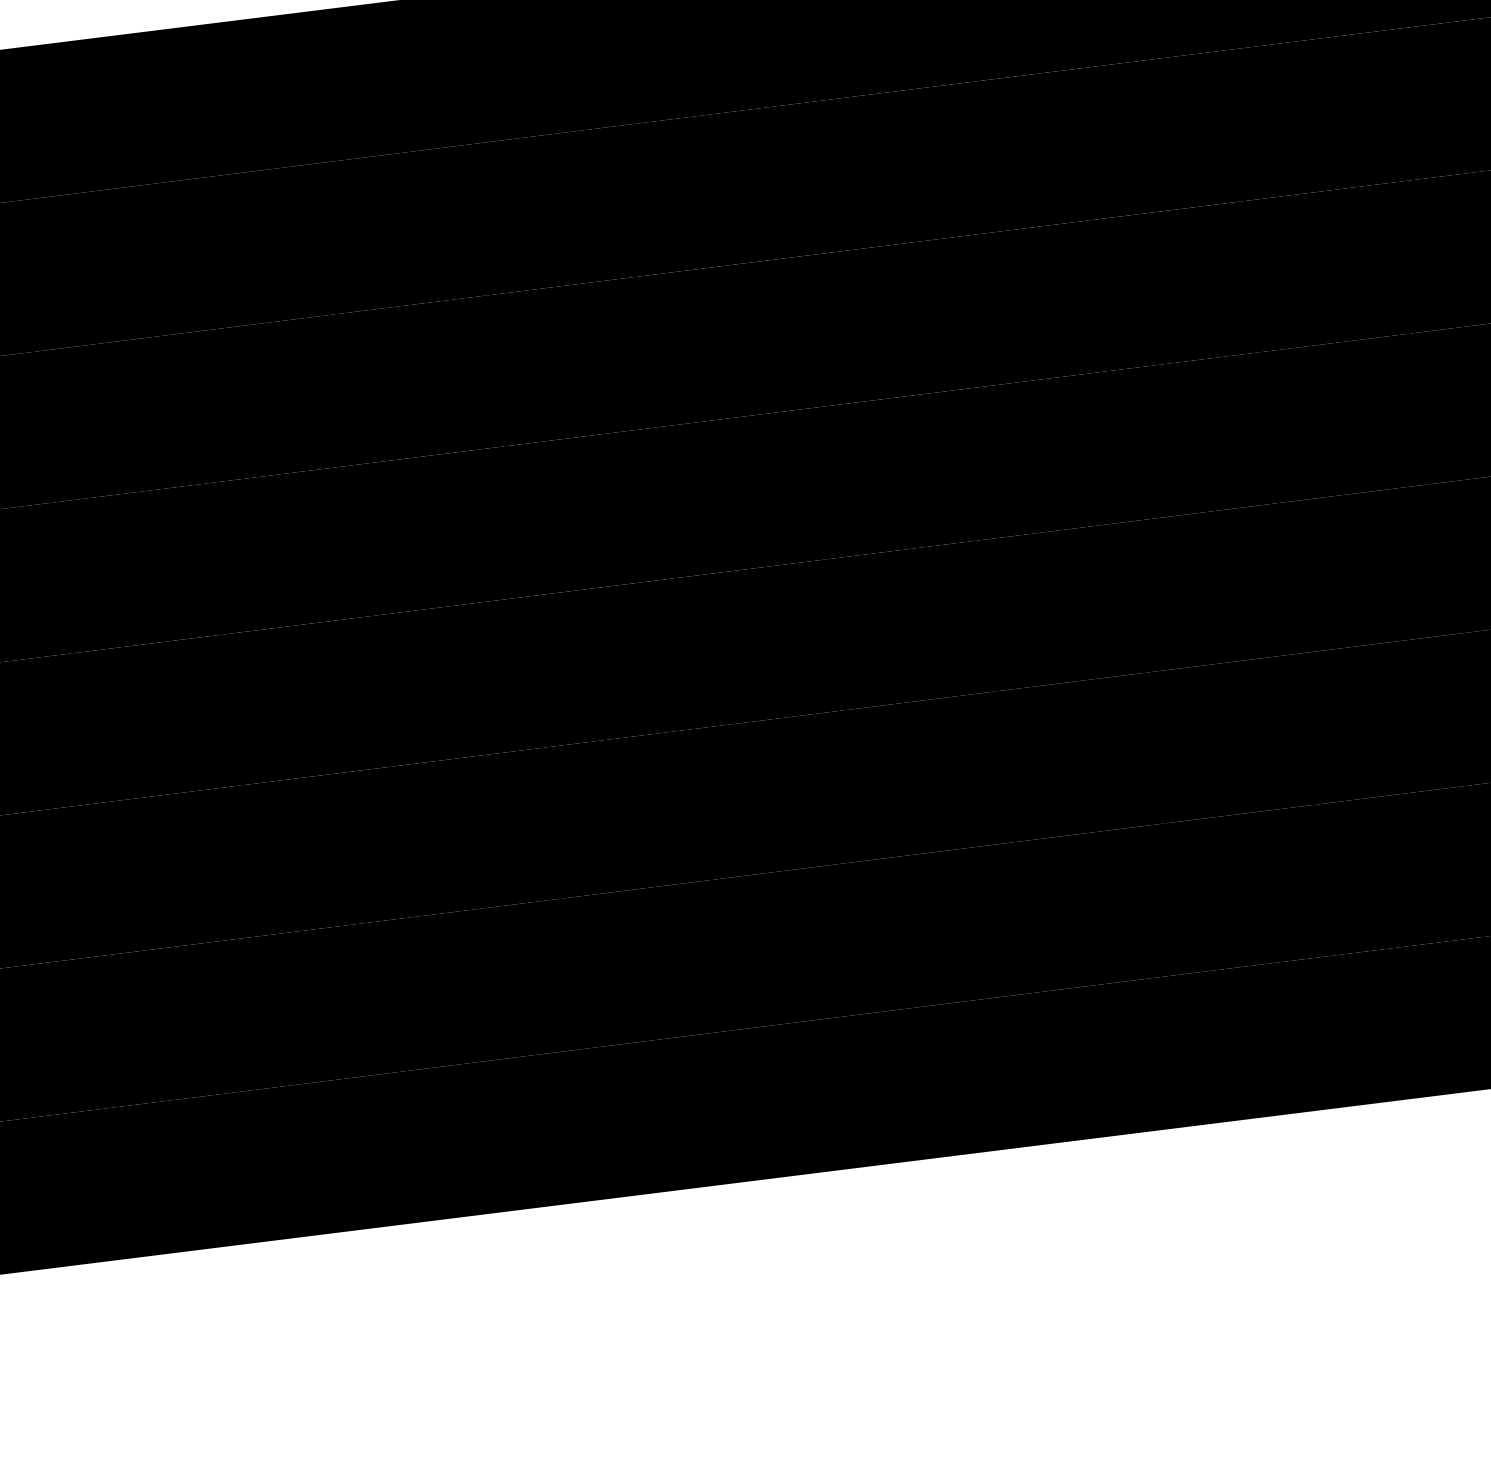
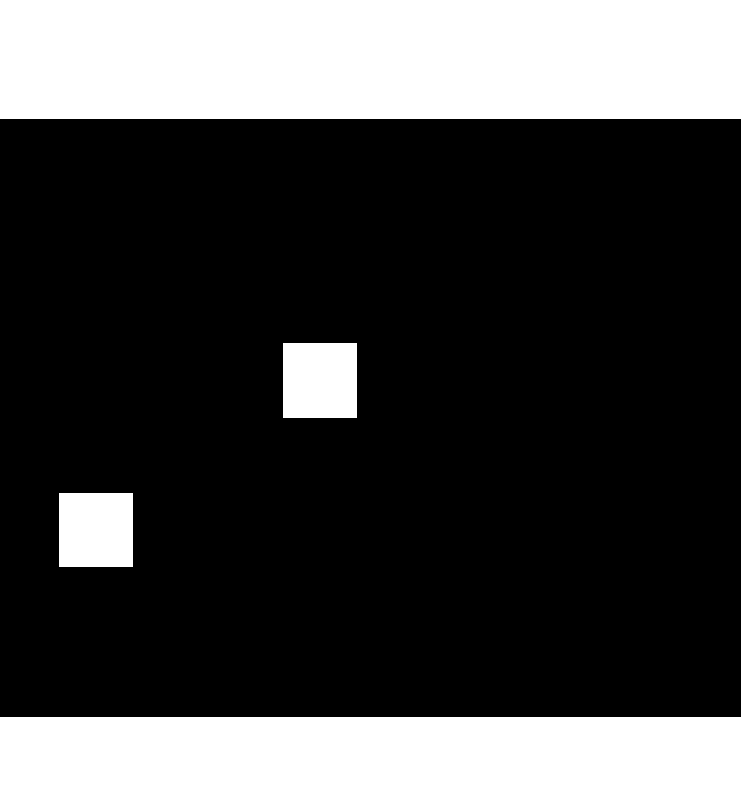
fill: (589, 511) -> (319, 380), removed
fill: (174, 869) -> (95, 529), removed

